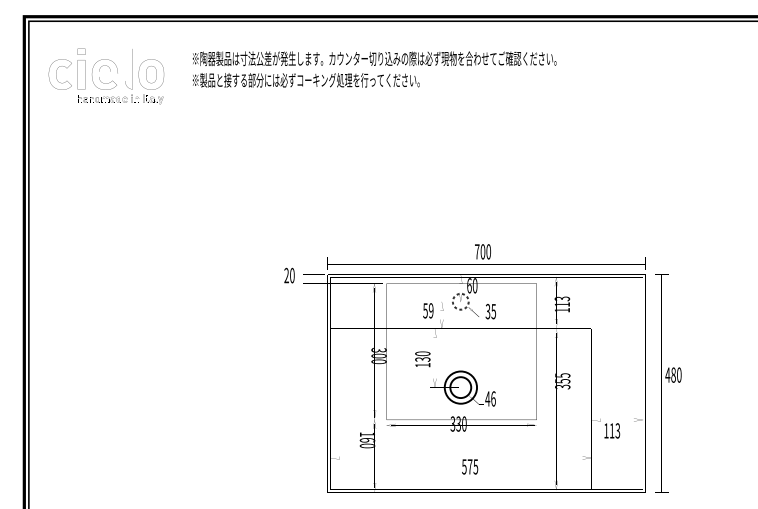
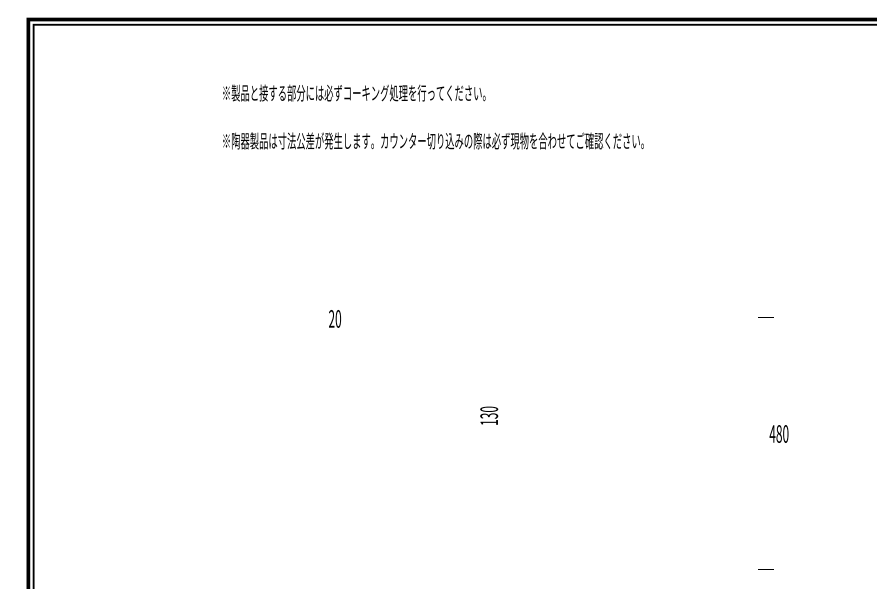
text: (374, 58) -> (433, 140), moved
part: (110, 71) -> (128, 82), removed
part: (474, 368) -> (548, 426), removed

